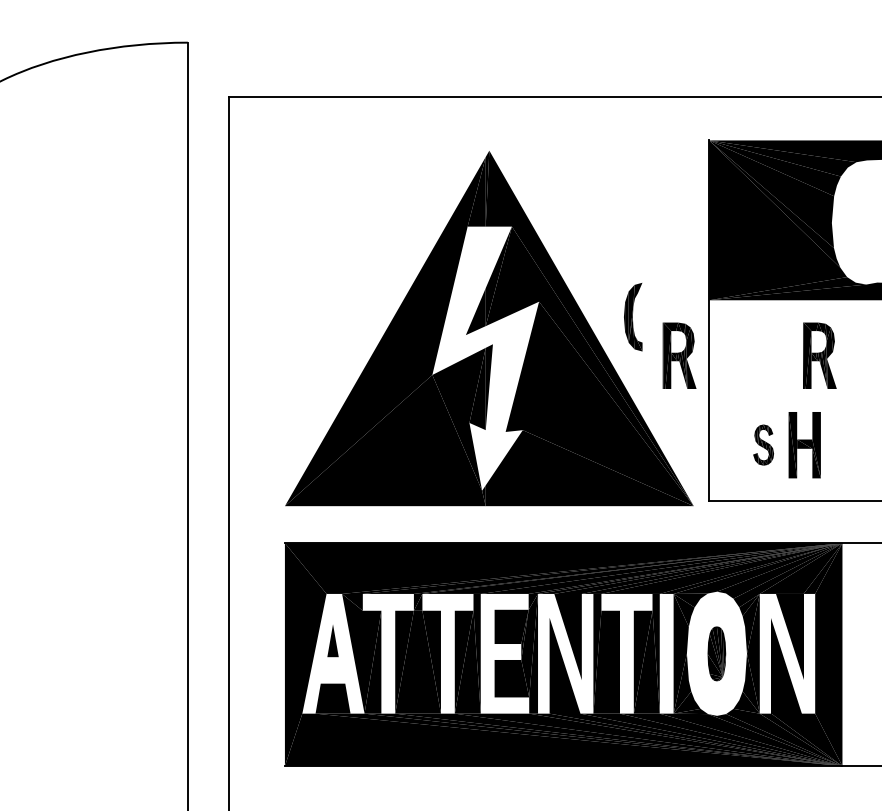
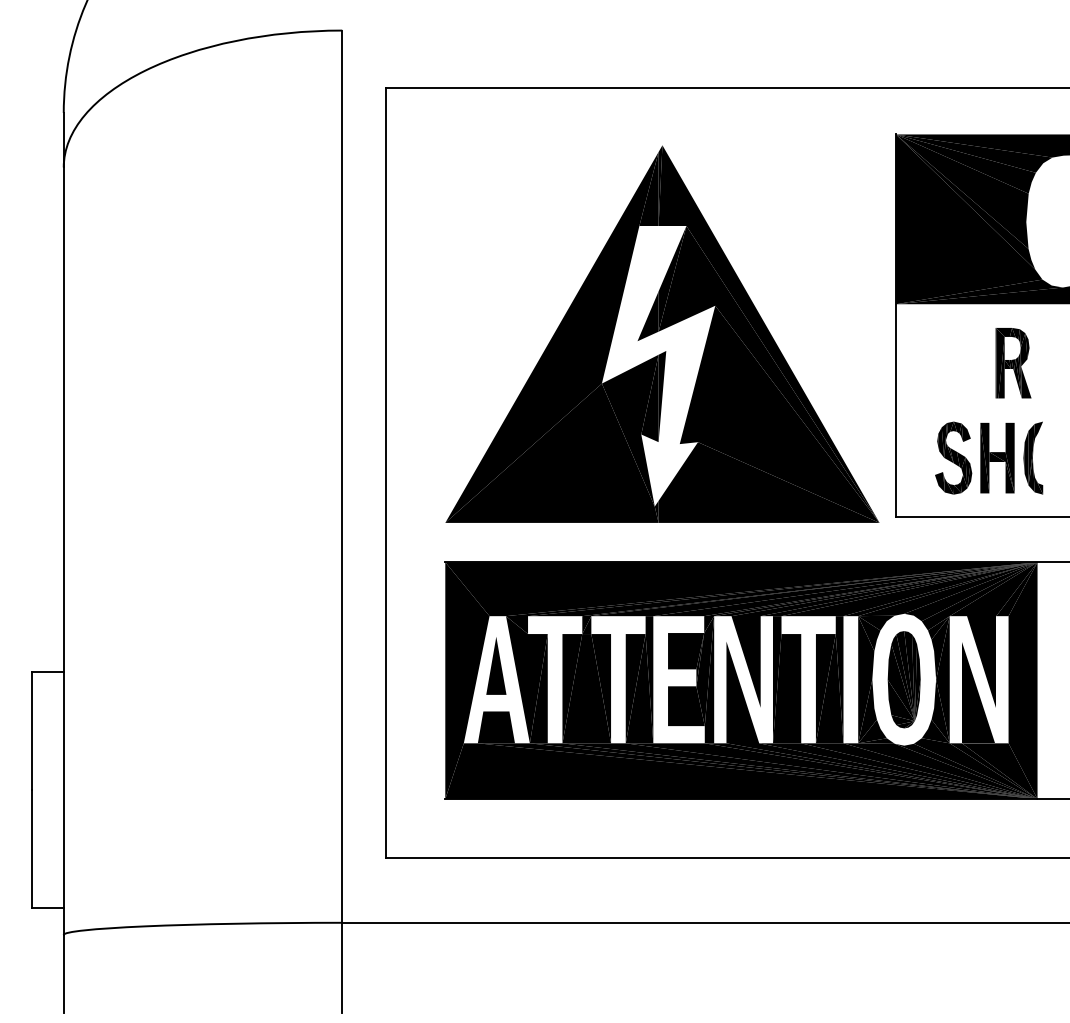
part: (633, 316) -> (1033, 457), moved
part: (679, 356) -> (864, 363), removed
part: (763, 444) -> (953, 457), size x1.67
part: (333, 640) -> (496, 665), size x1.67
part: (716, 653) -> (903, 679), size x1.67

